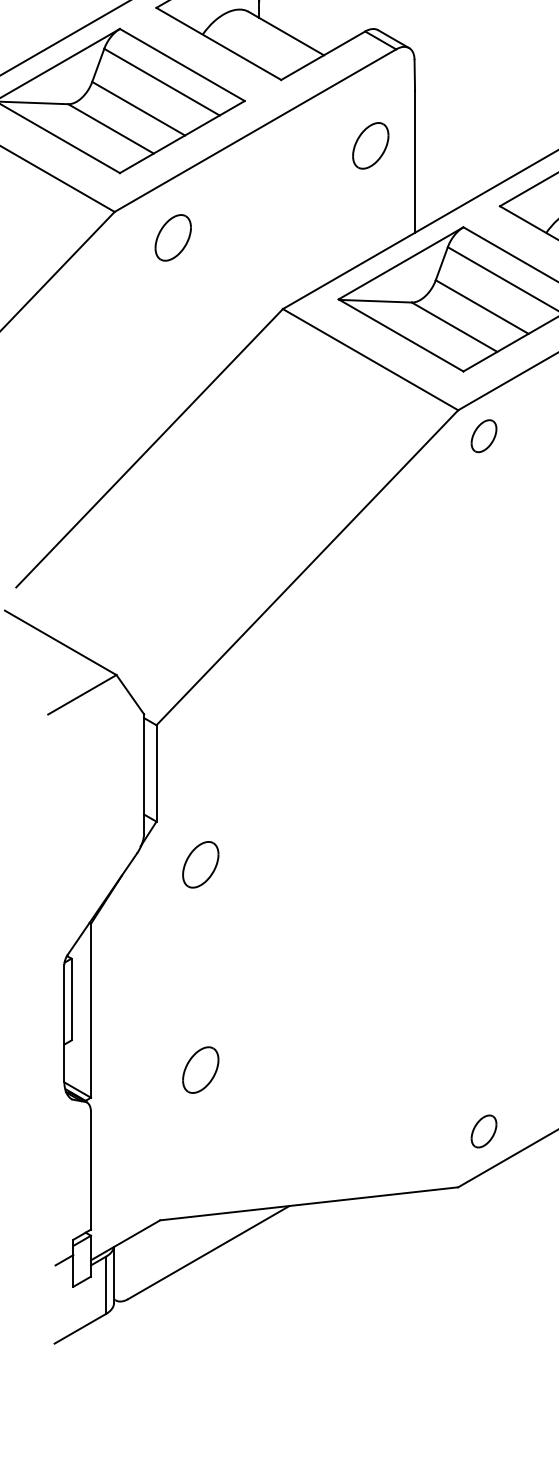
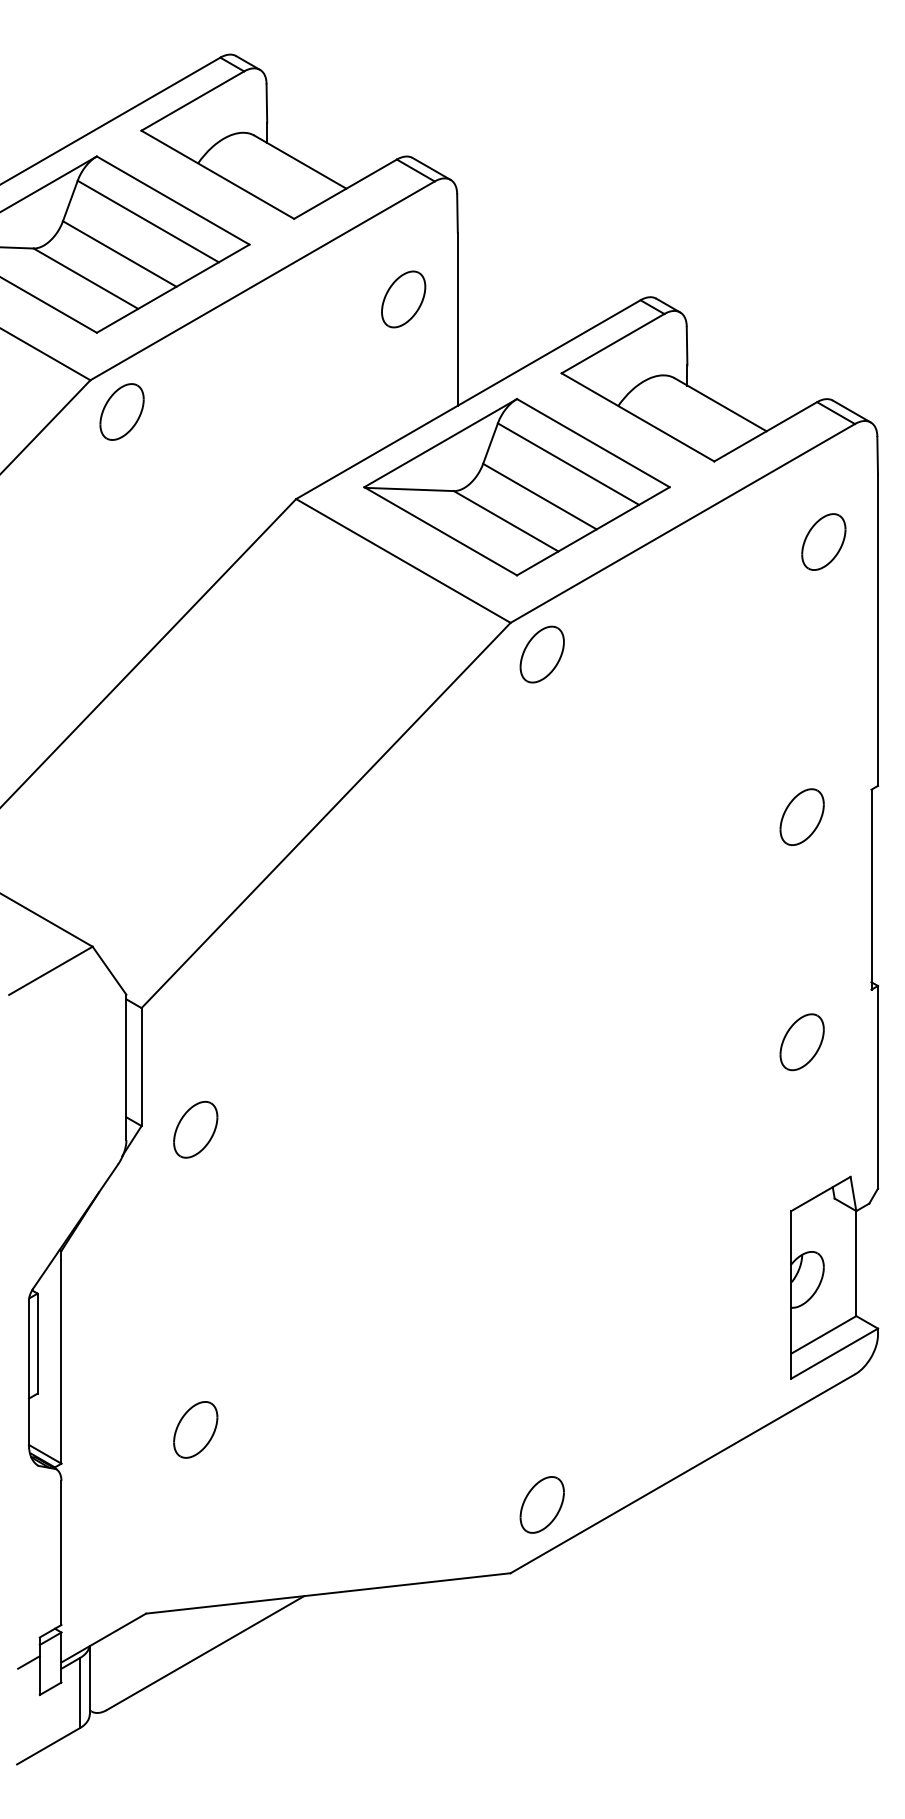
part: (172, 237) -> (121, 411), moved
part: (483, 436) -> (541, 654), size x1.43
part: (200, 864) -> (195, 1129), moved
part: (483, 1131) -> (541, 1504), size x1.43

